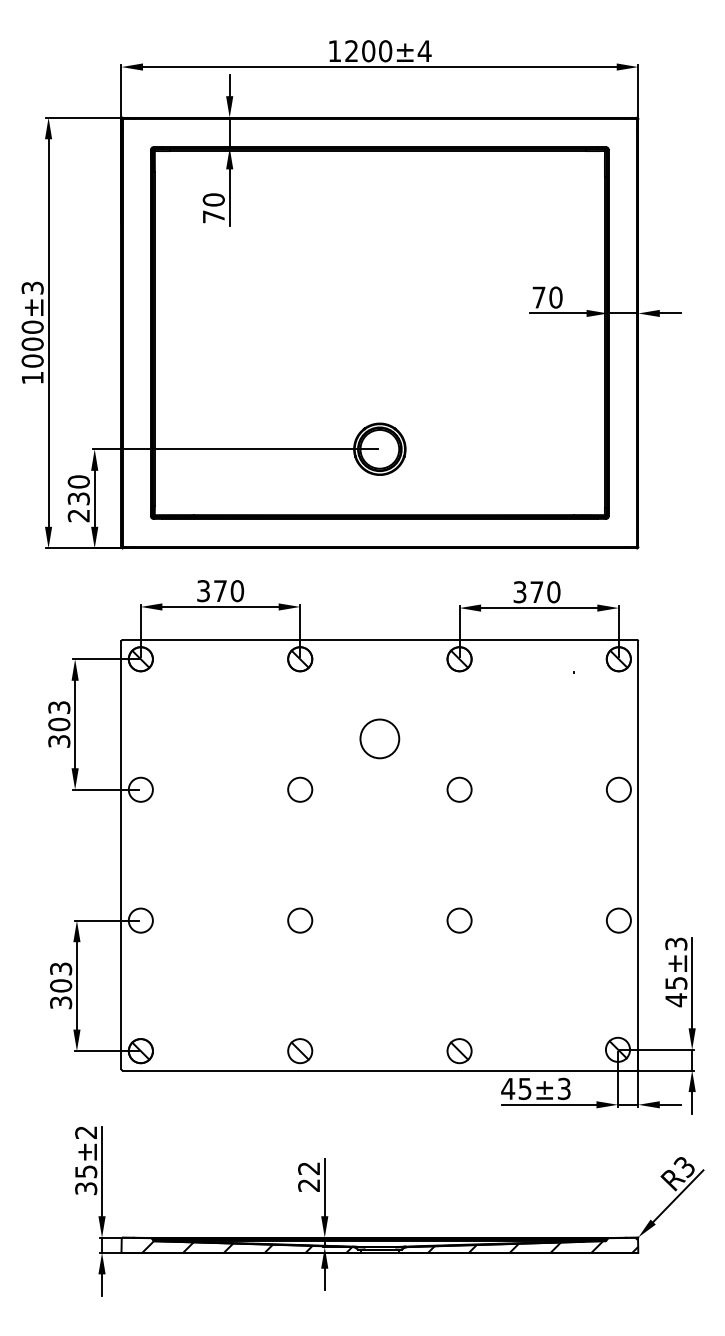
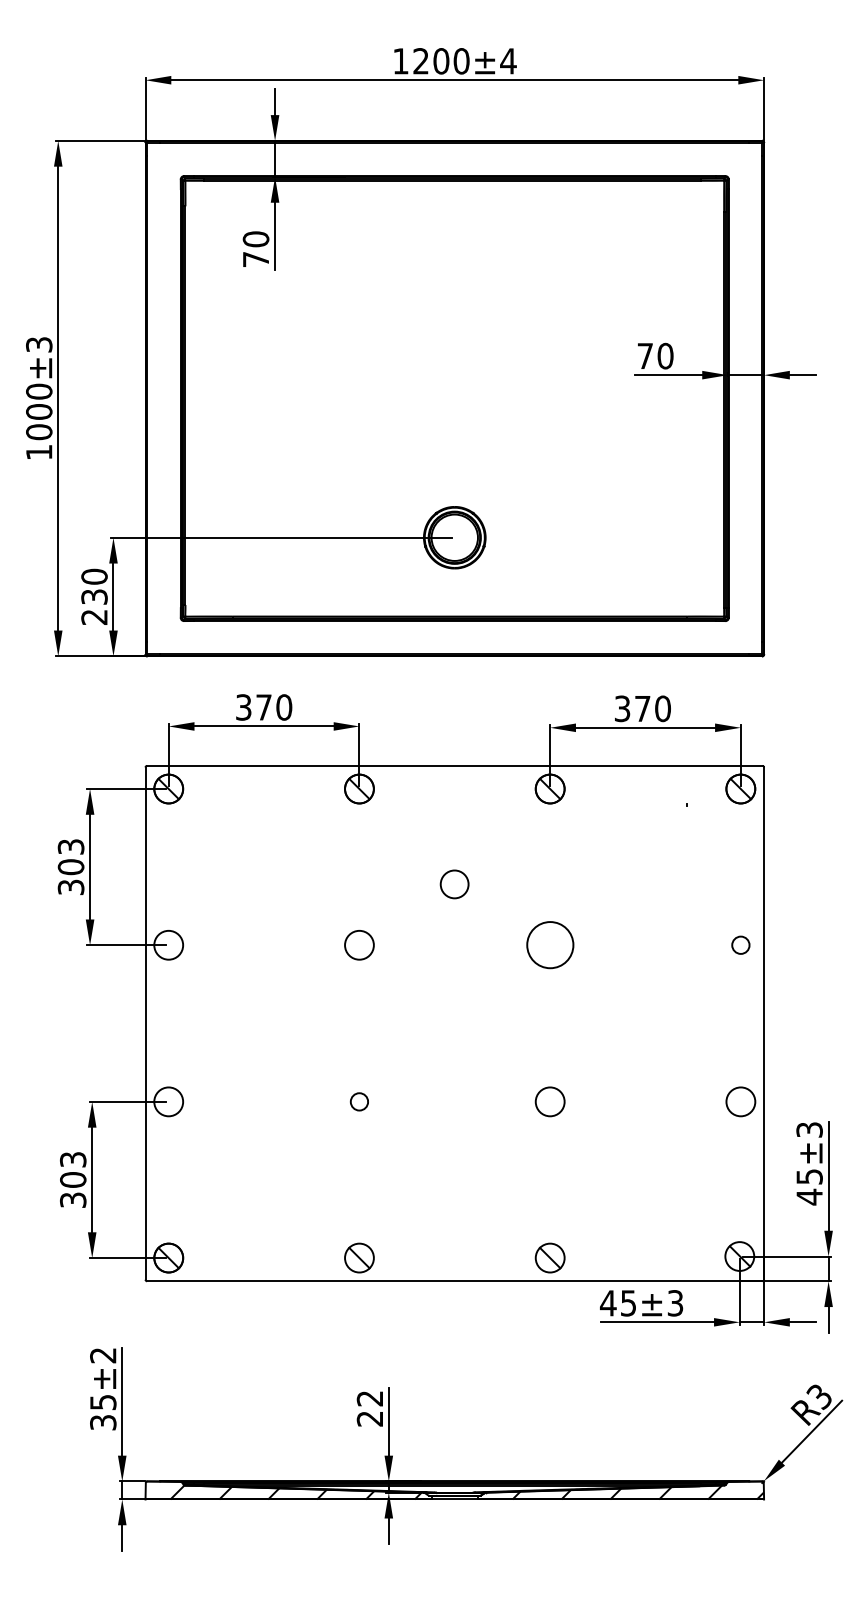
circle: (379, 739) -> (454, 884), size x0.6
circle: (459, 789) -> (549, 945), size x1.6
circle: (618, 789) -> (740, 944), size x0.6
circle: (300, 920) -> (359, 1101), size x0.6

